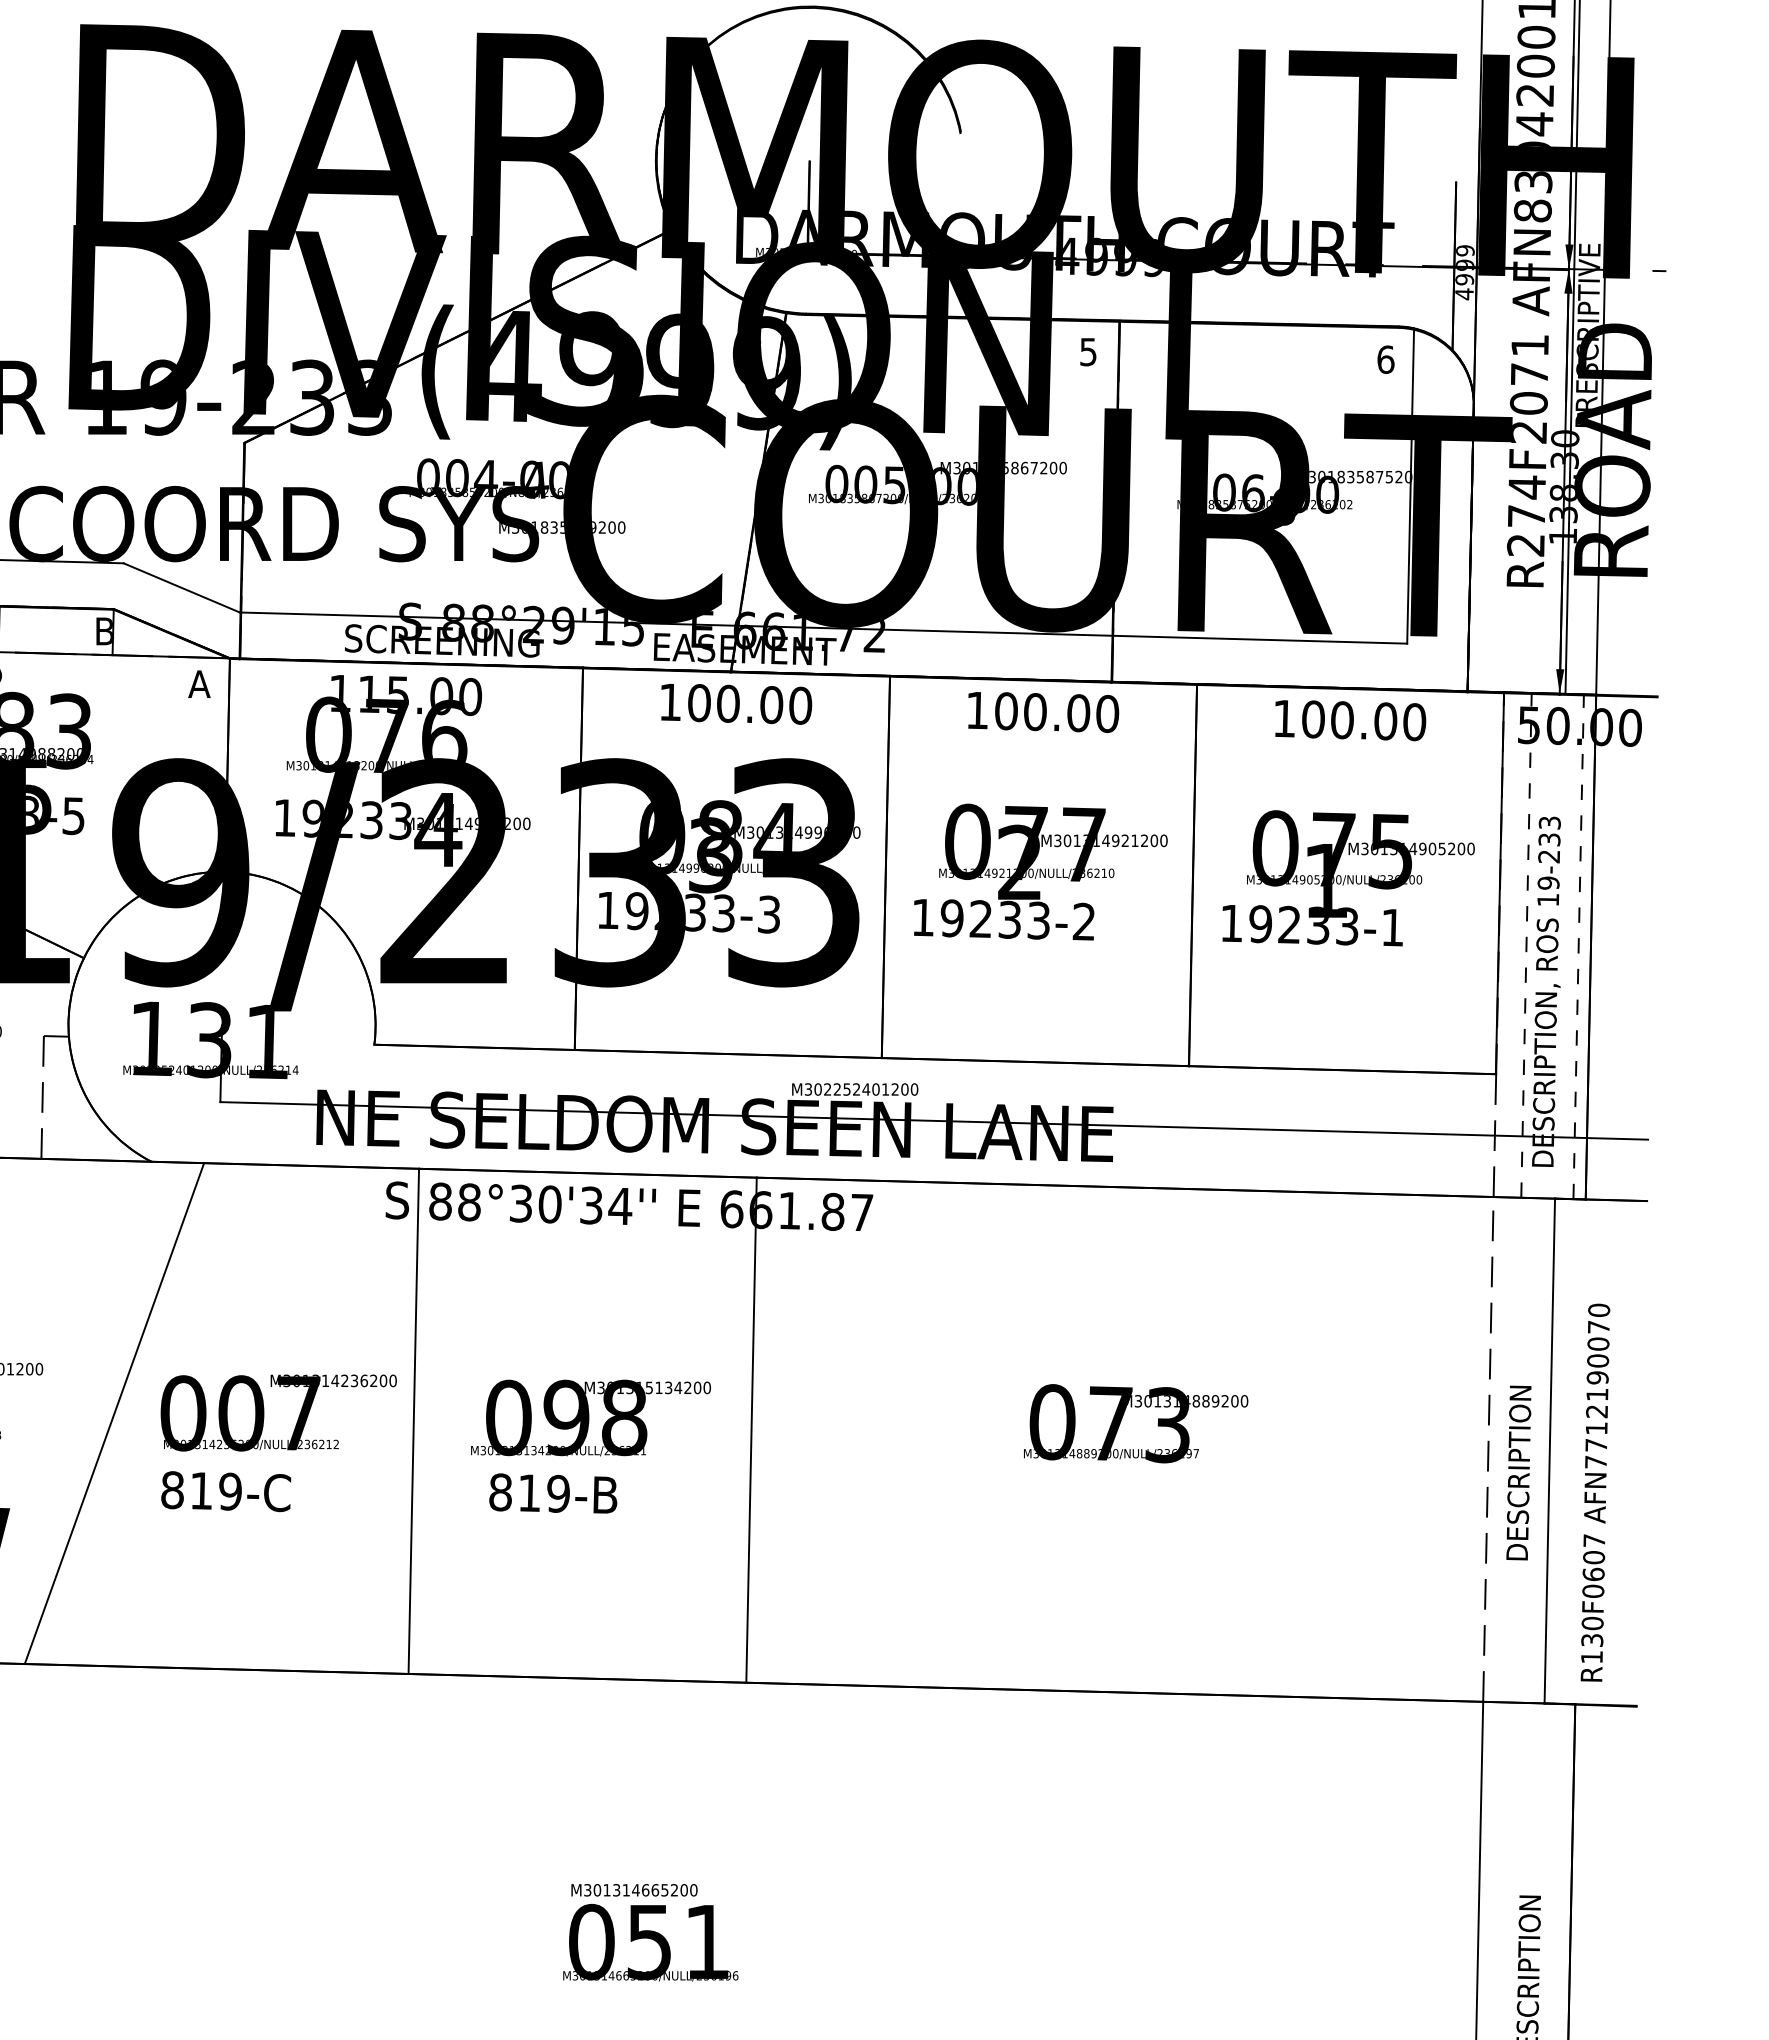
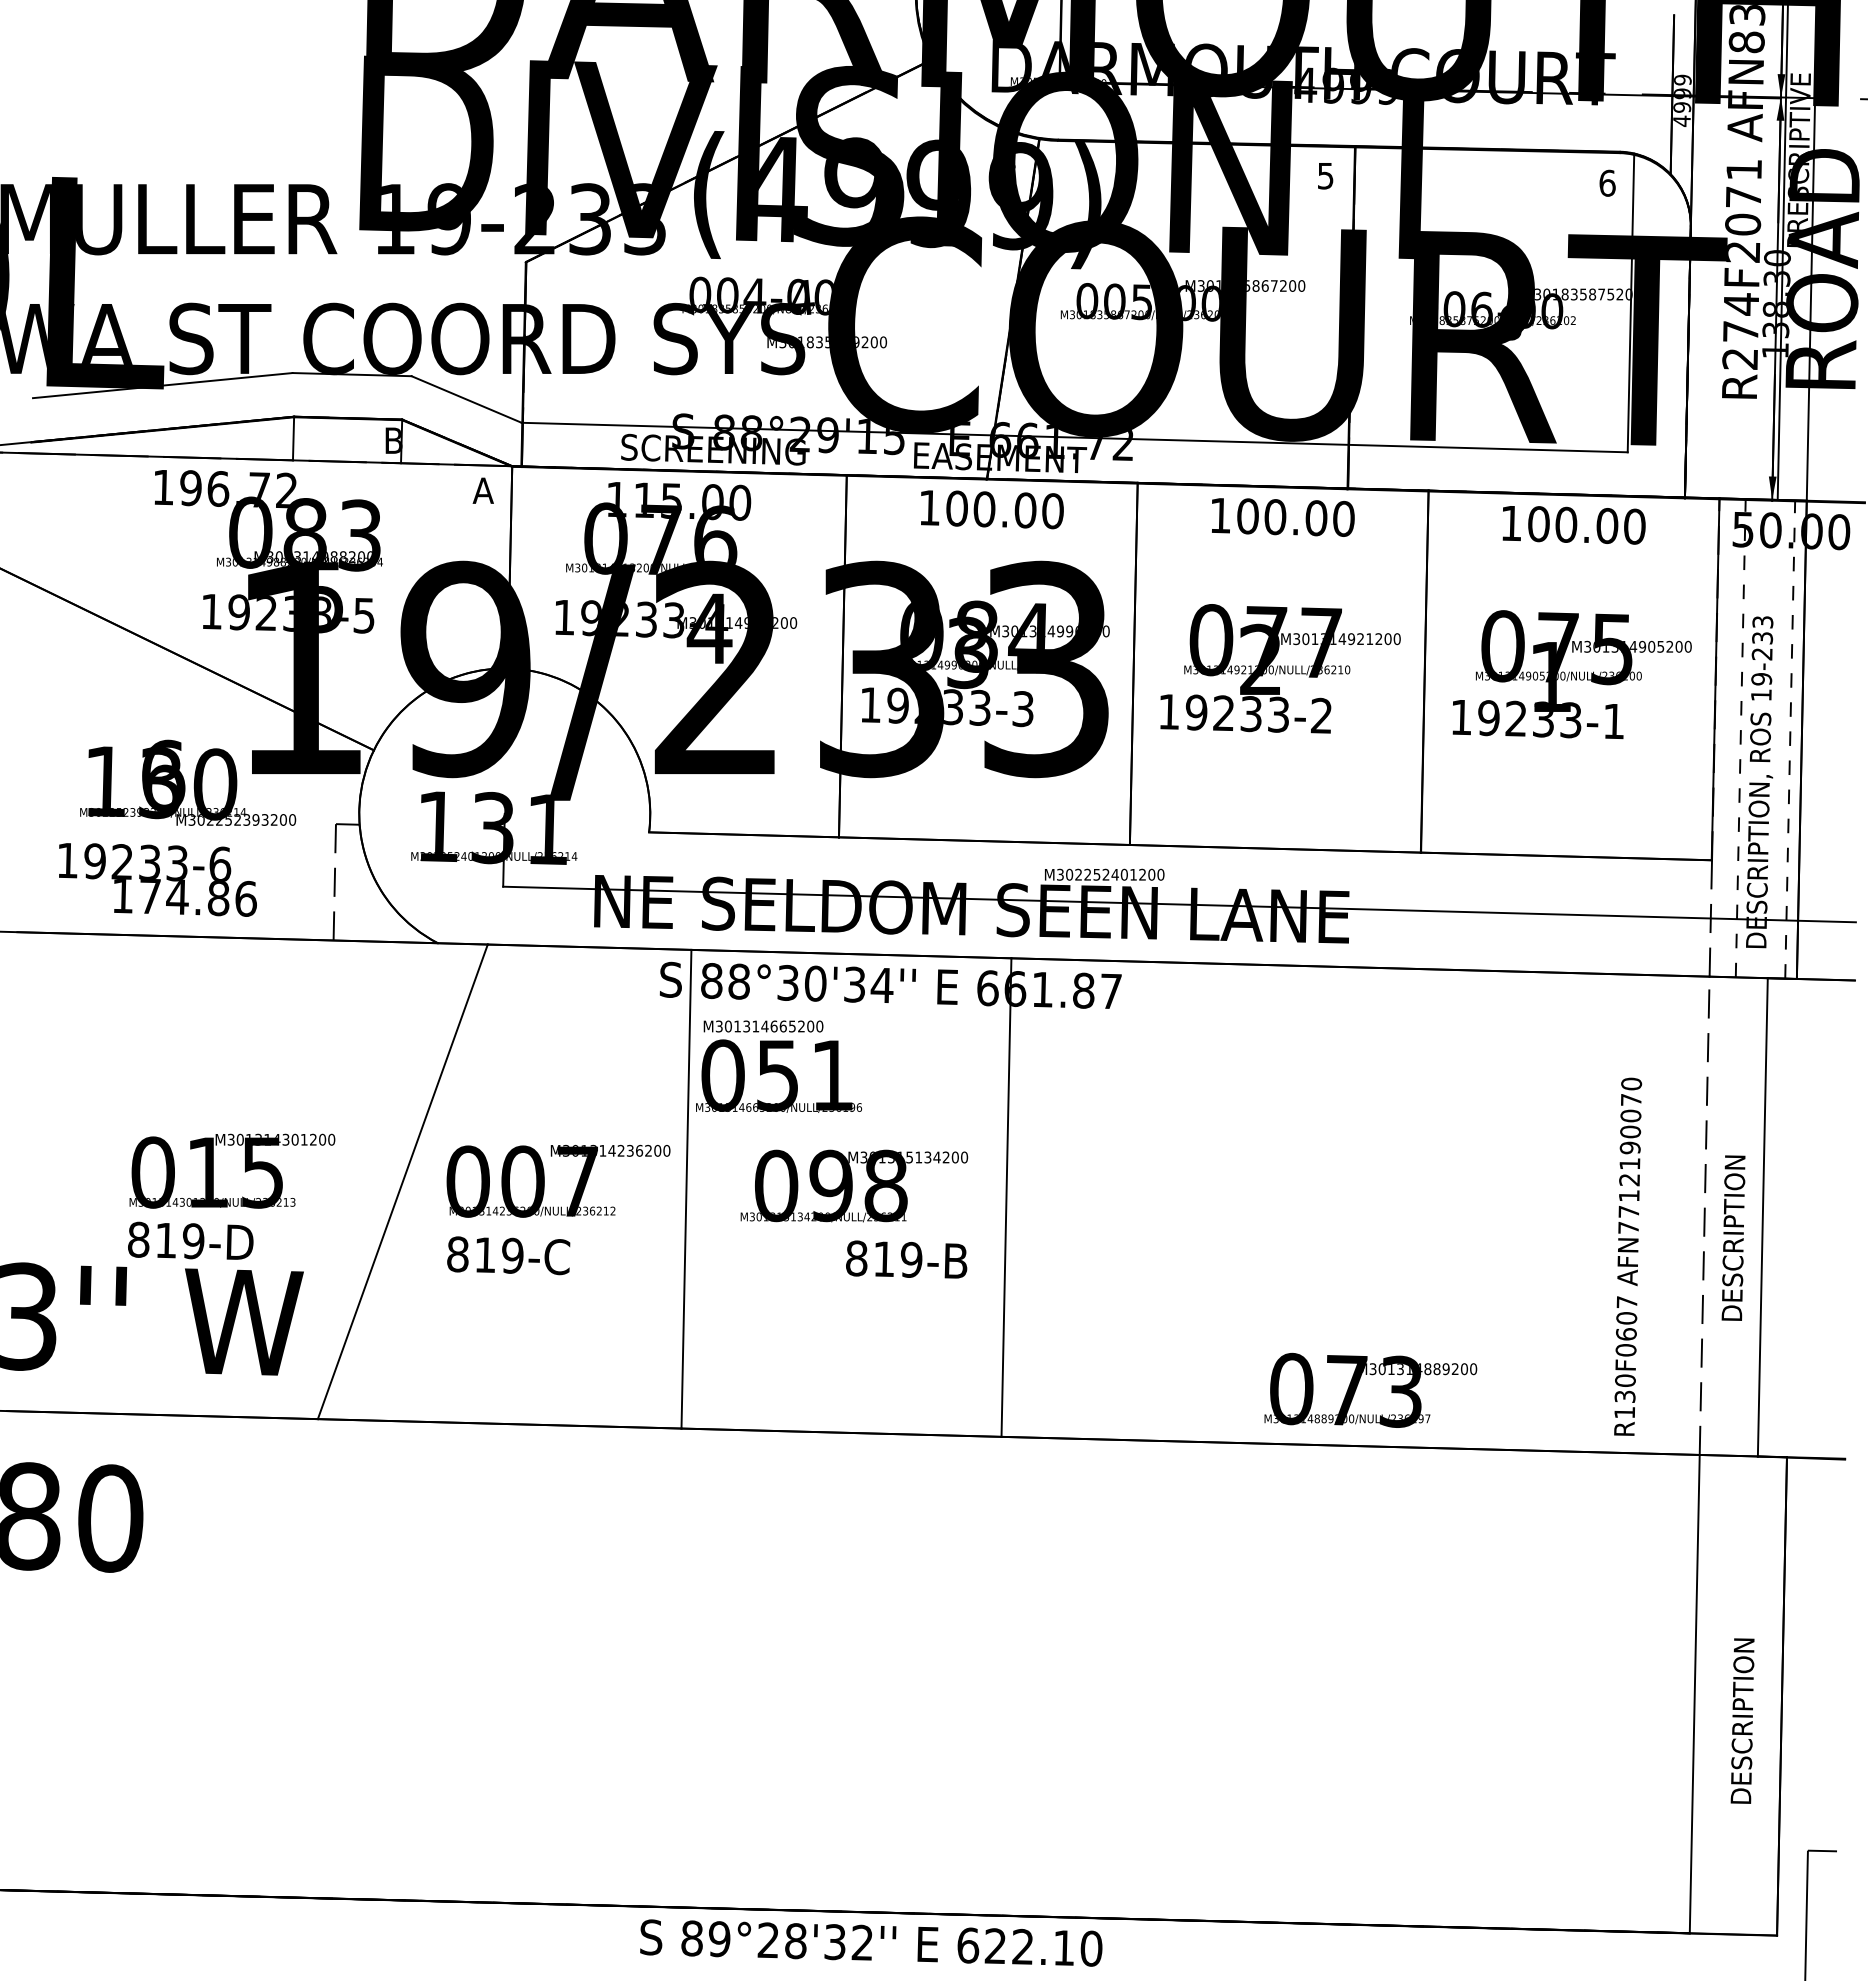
text: (1135, 1422) -> (1370, 1389), moved
text: (1595, 1492) -> (1628, 1256), moved
text: (553, 1493) -> (906, 1259), moved
text: (650, 1932) -> (778, 1066), moved

